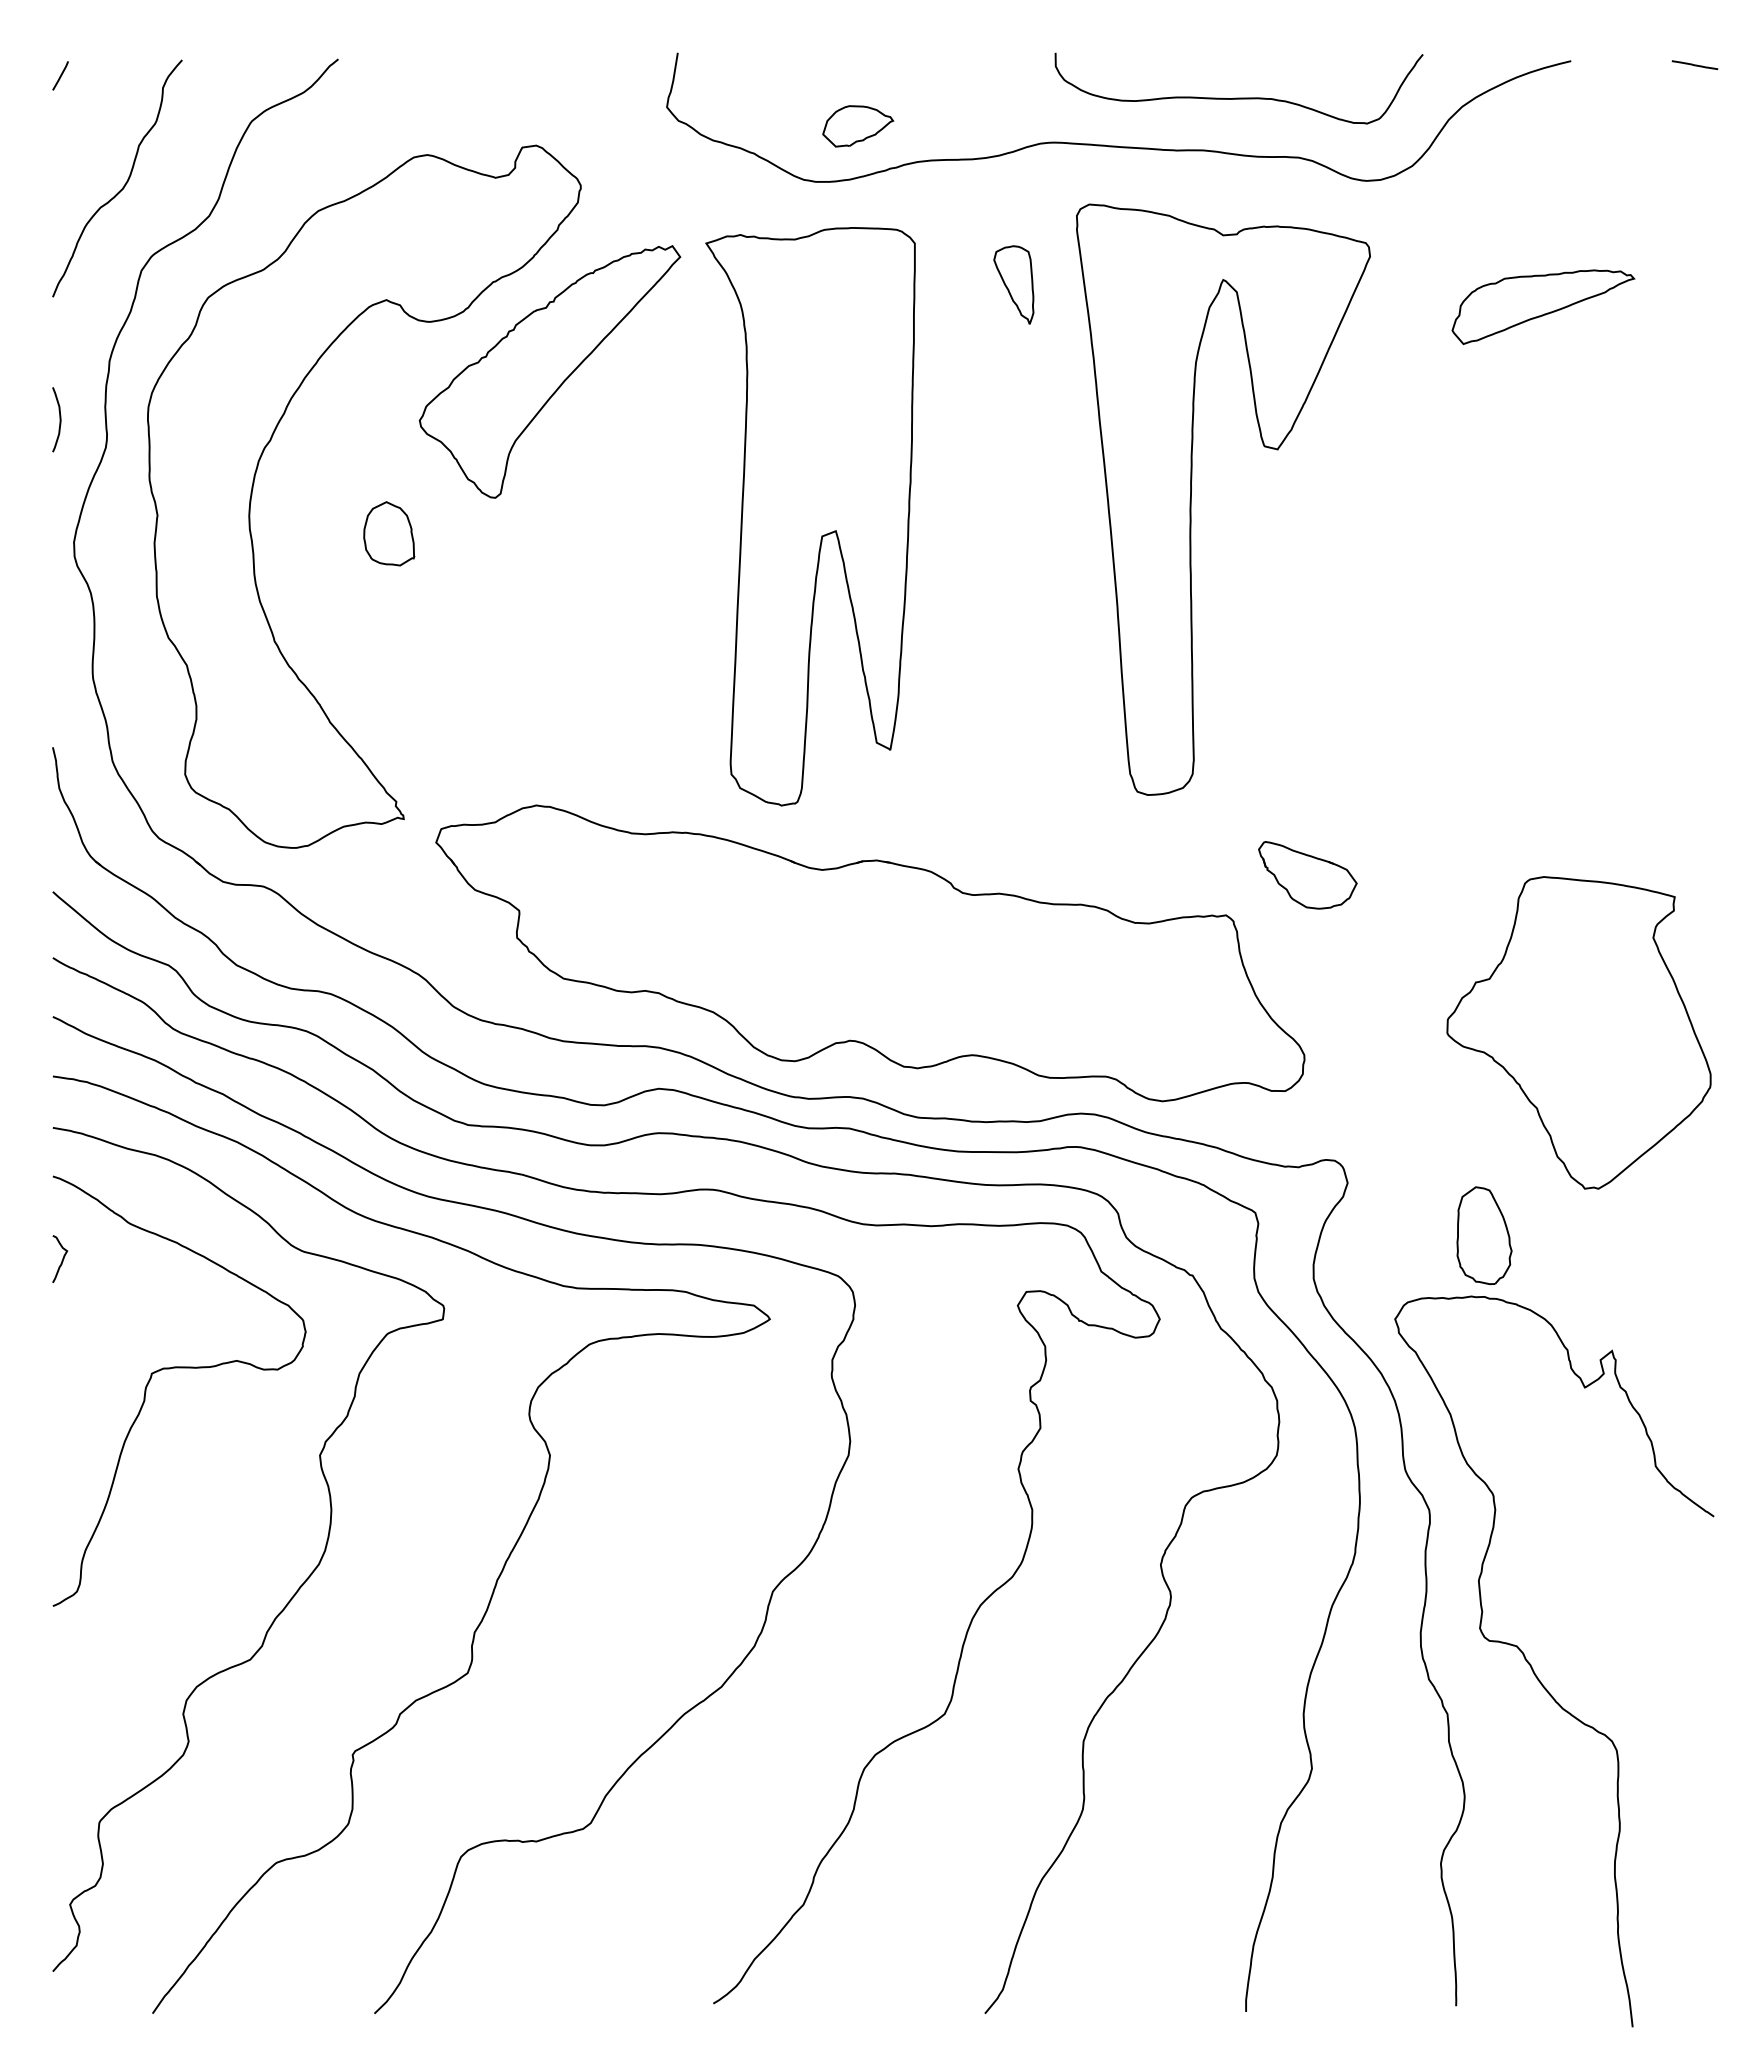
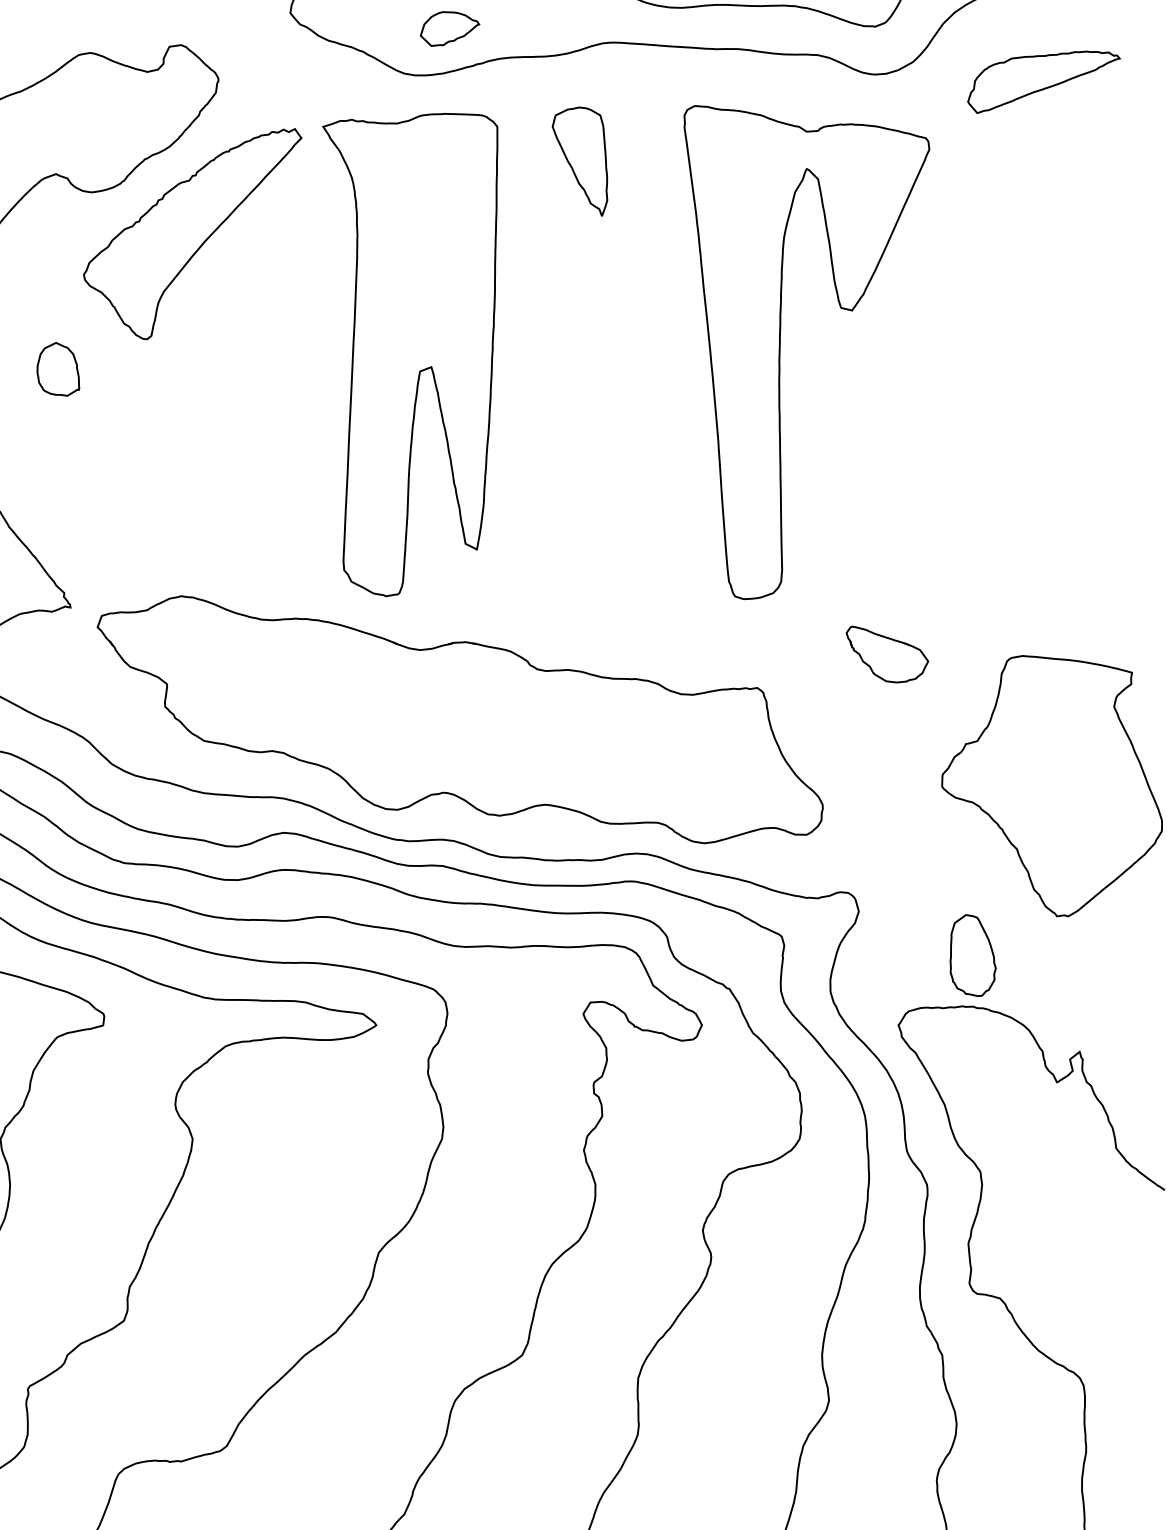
part: (1013, 284) -> (579, 161), size x1.67
part: (1543, 306) -> (1044, 81), moved
part: (1191, 499) -> (780, 352), moved
part: (1307, 875) -> (887, 654), moved

